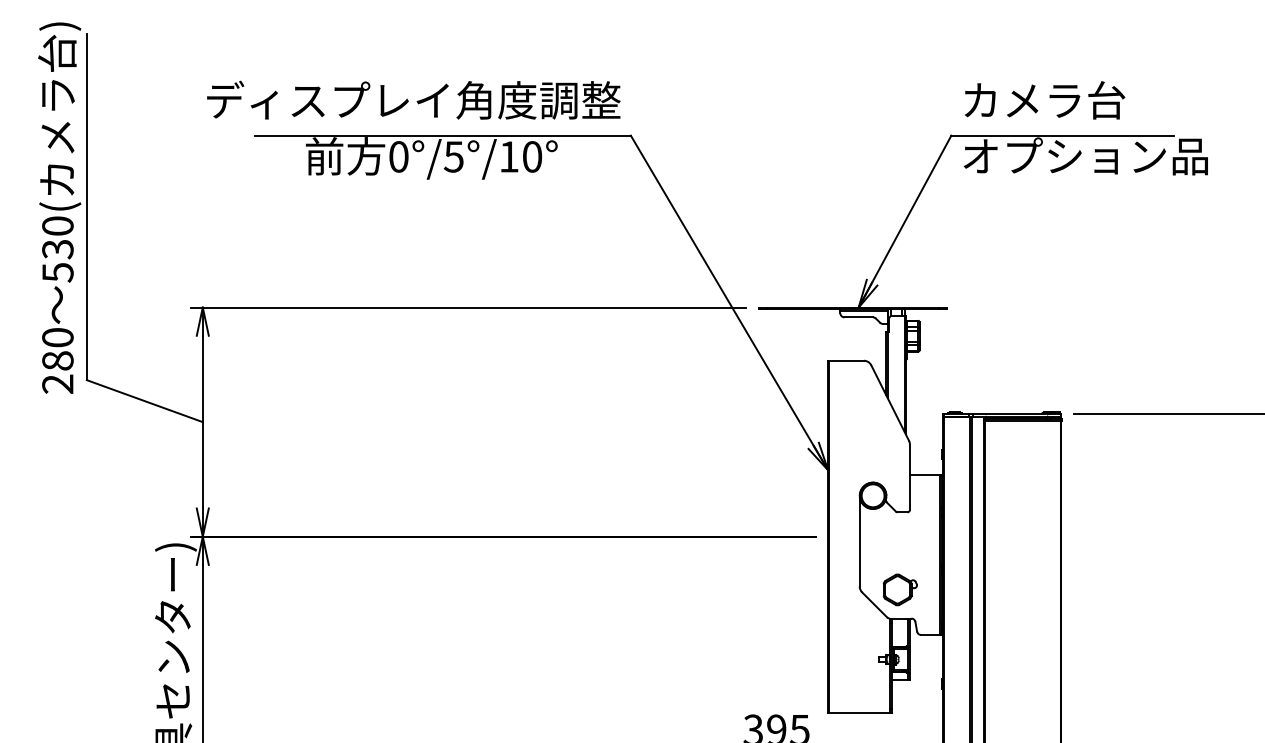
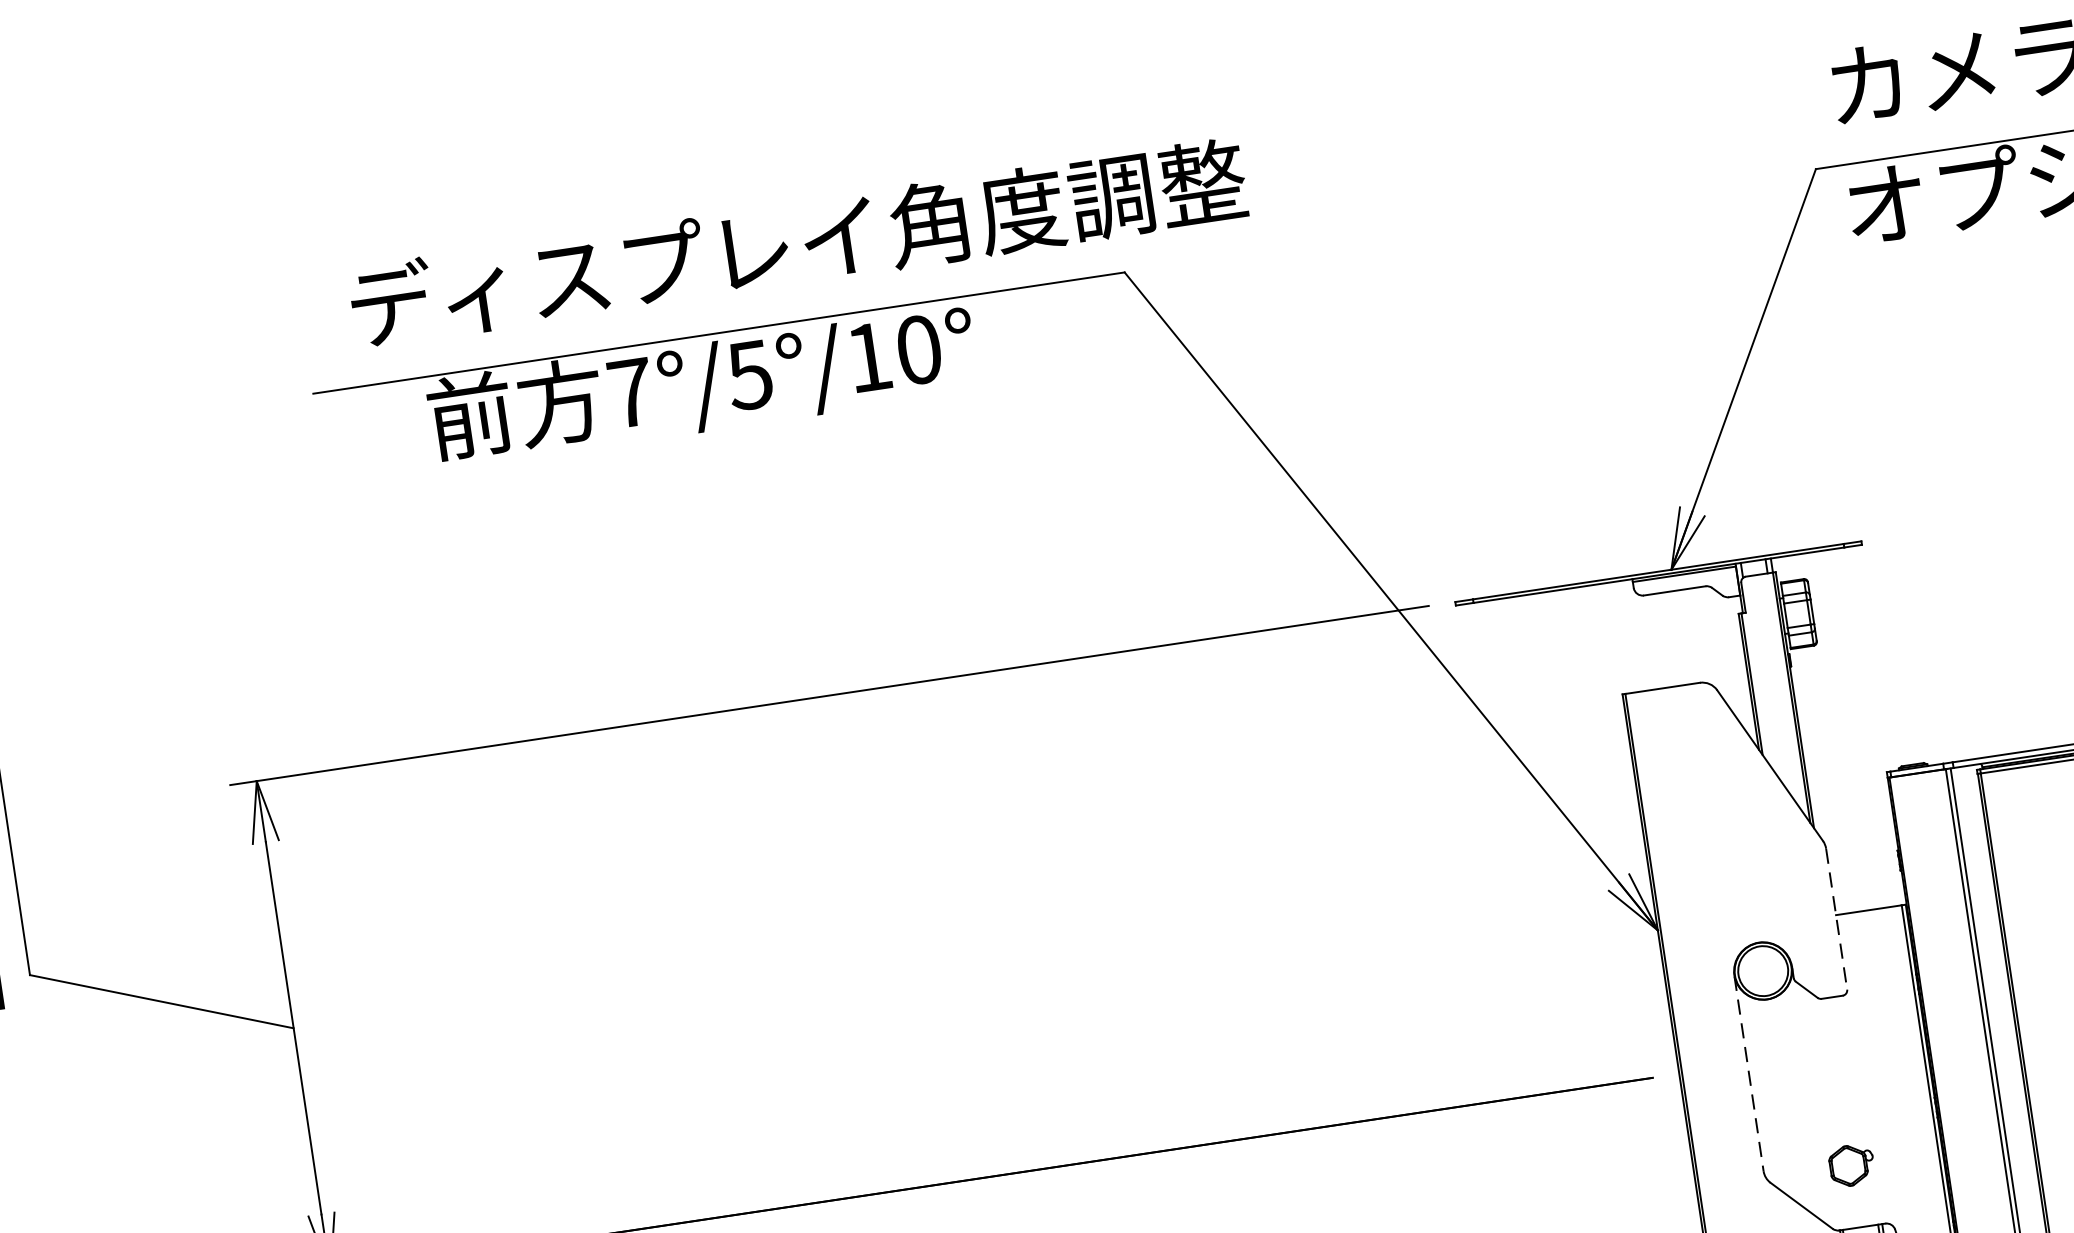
text: (413, 99) -> (797, 241), moved
text: (398, 156) -> (630, 392), 0°/5°/10° -> 7°/5°/10°
line: (909, 477) -> (1835, 919), solid -> dashed
line: (859, 541) -> (1748, 1074), solid -> dashed
part: (899, 589) -> (1850, 1164), size x0.6

